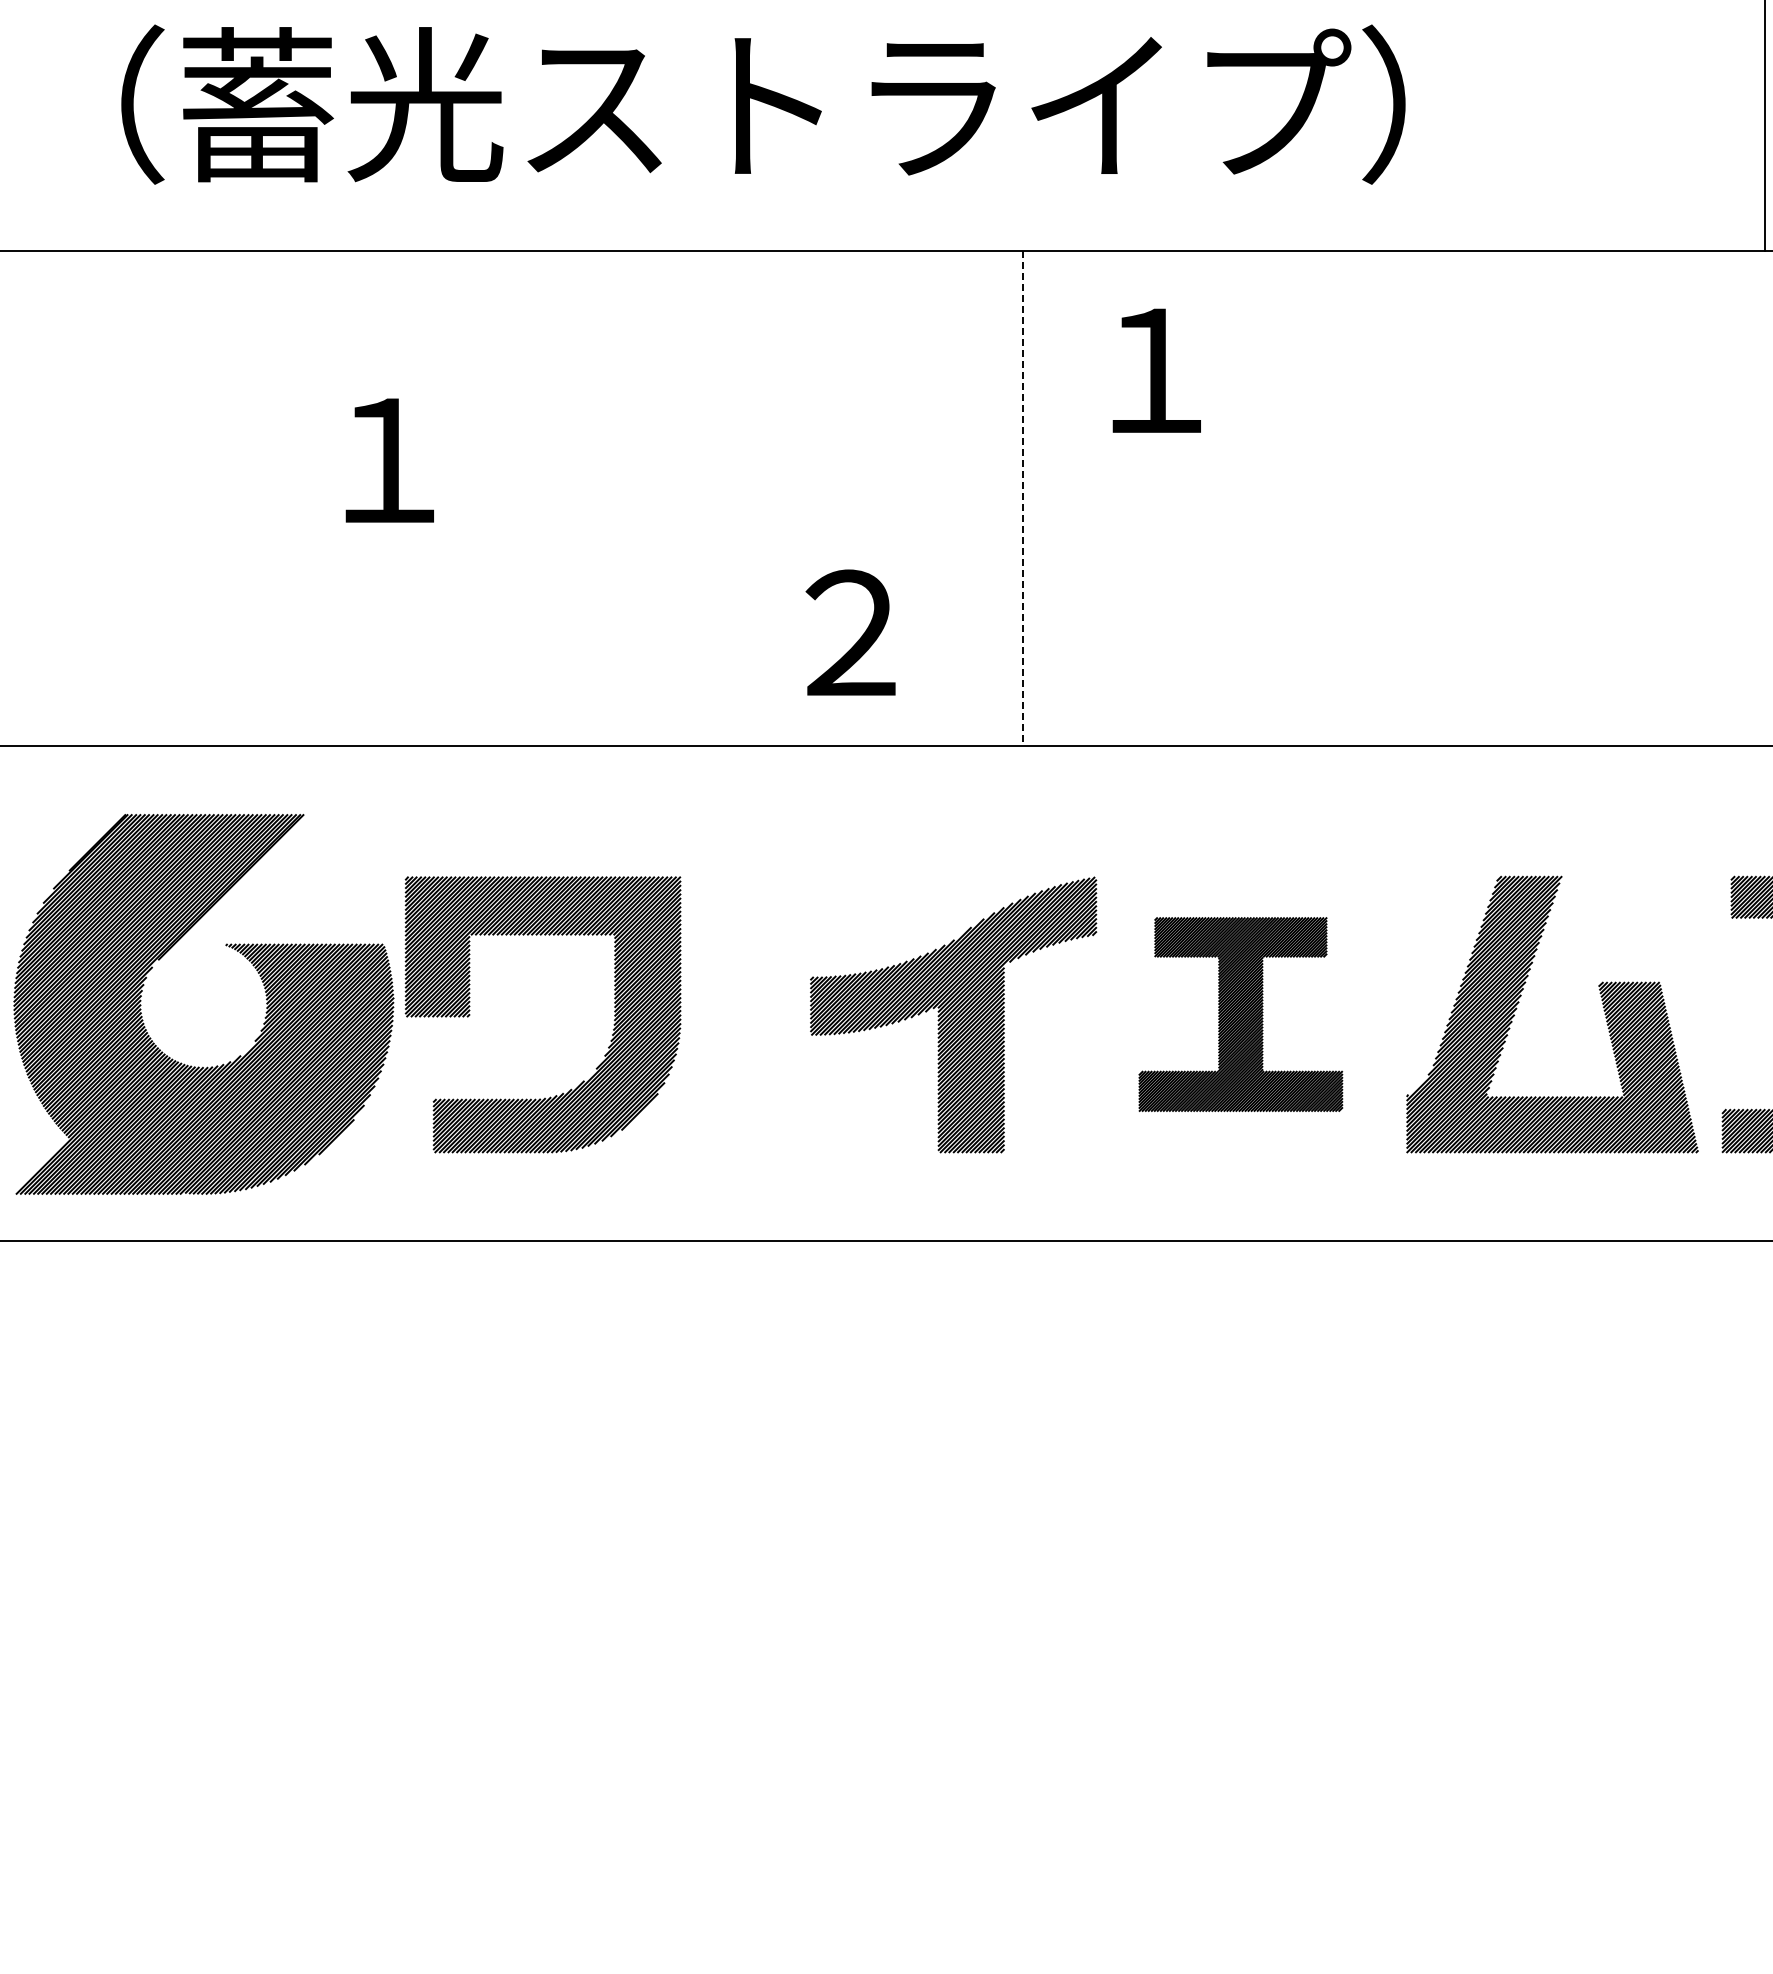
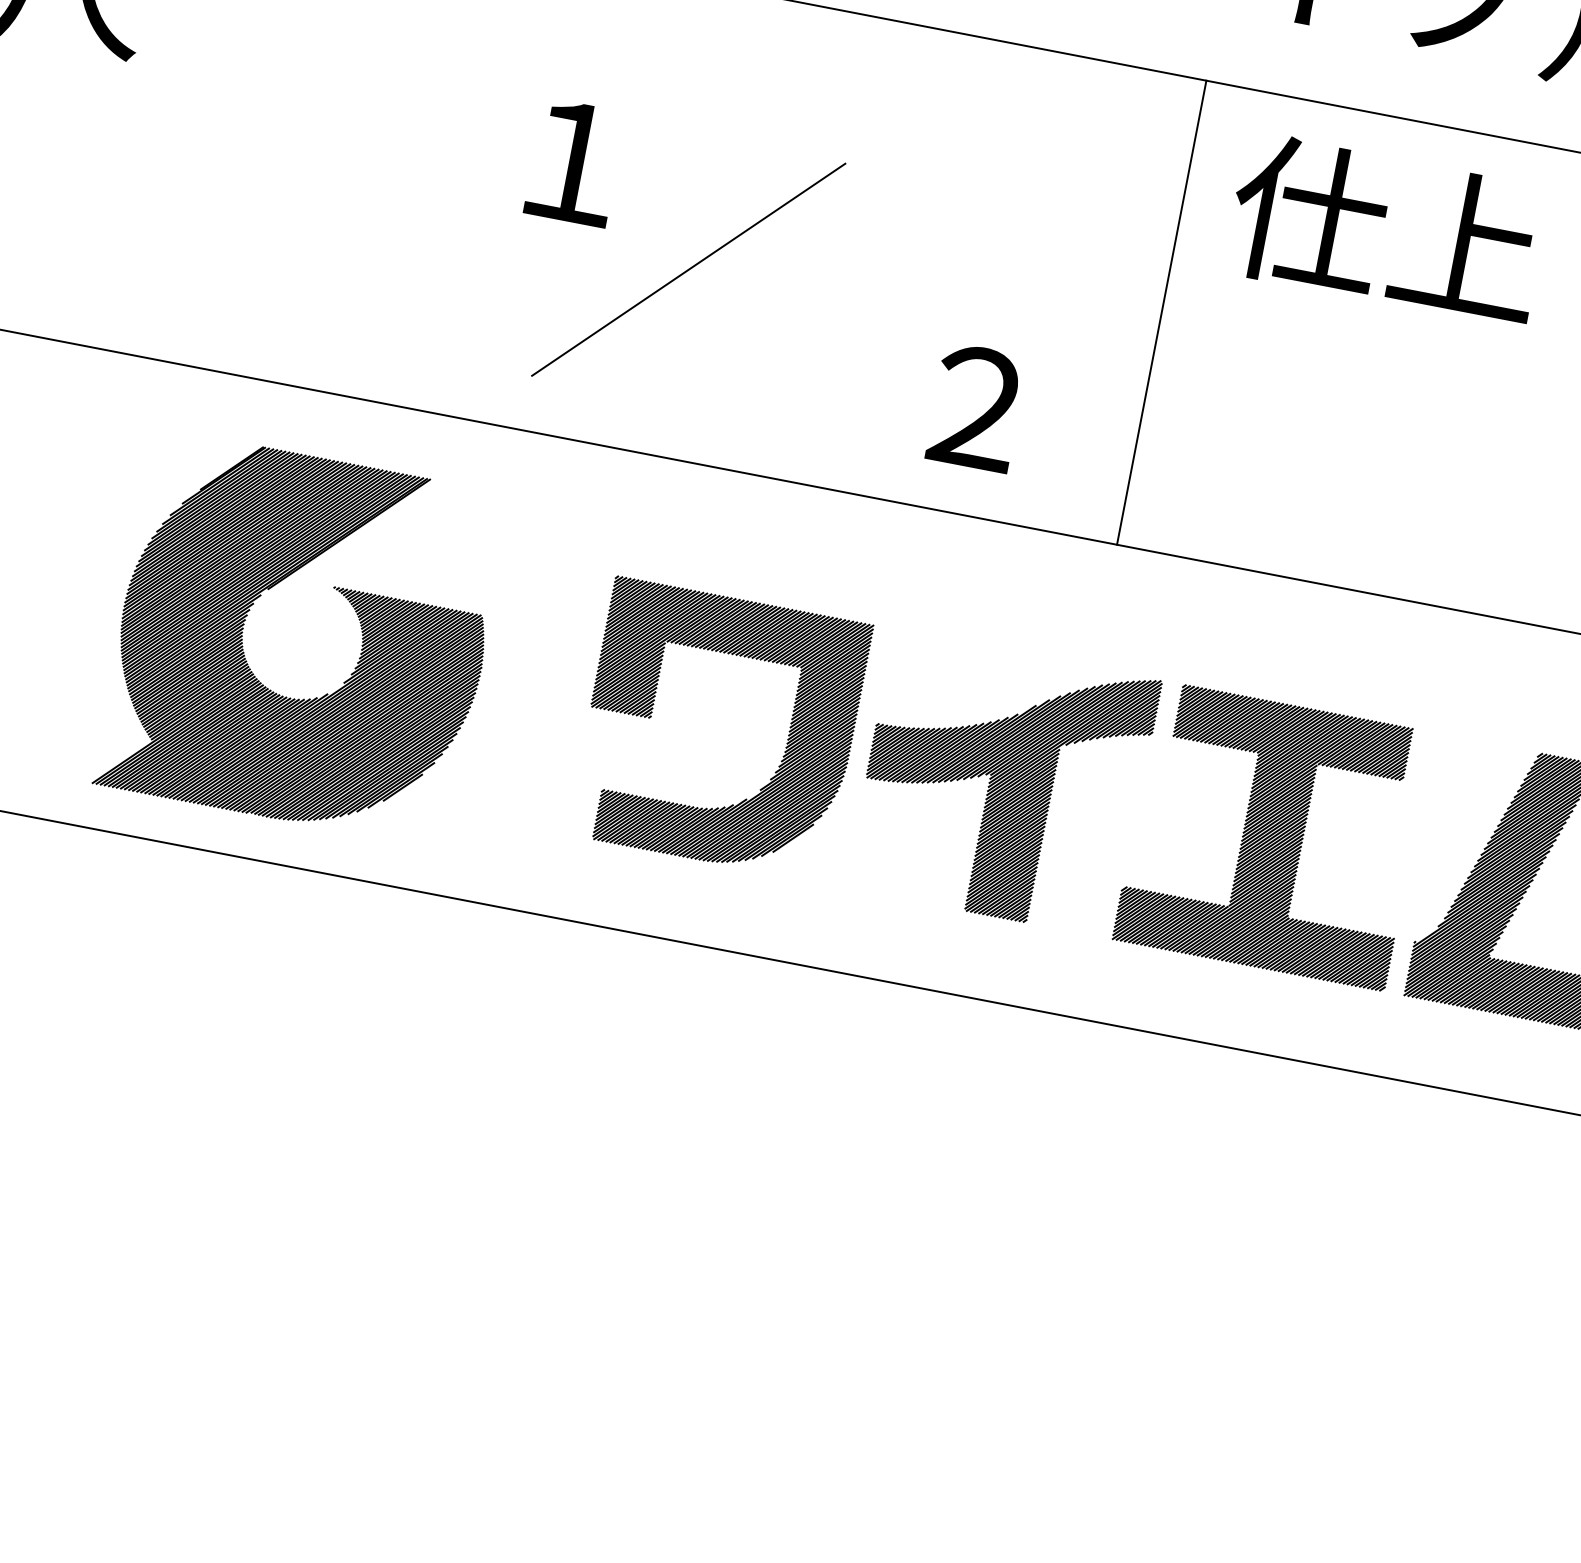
text: (1237, 368) -> (1386, 229), １ -> 仕上
line: (1022, 499) -> (1161, 313), dashed -> solid
line: (527, 548) -> (688, 270), added
part: (1240, 1014) -> (1272, 835), size x1.43
part: (613, 1024) -> (784, 751), moved

